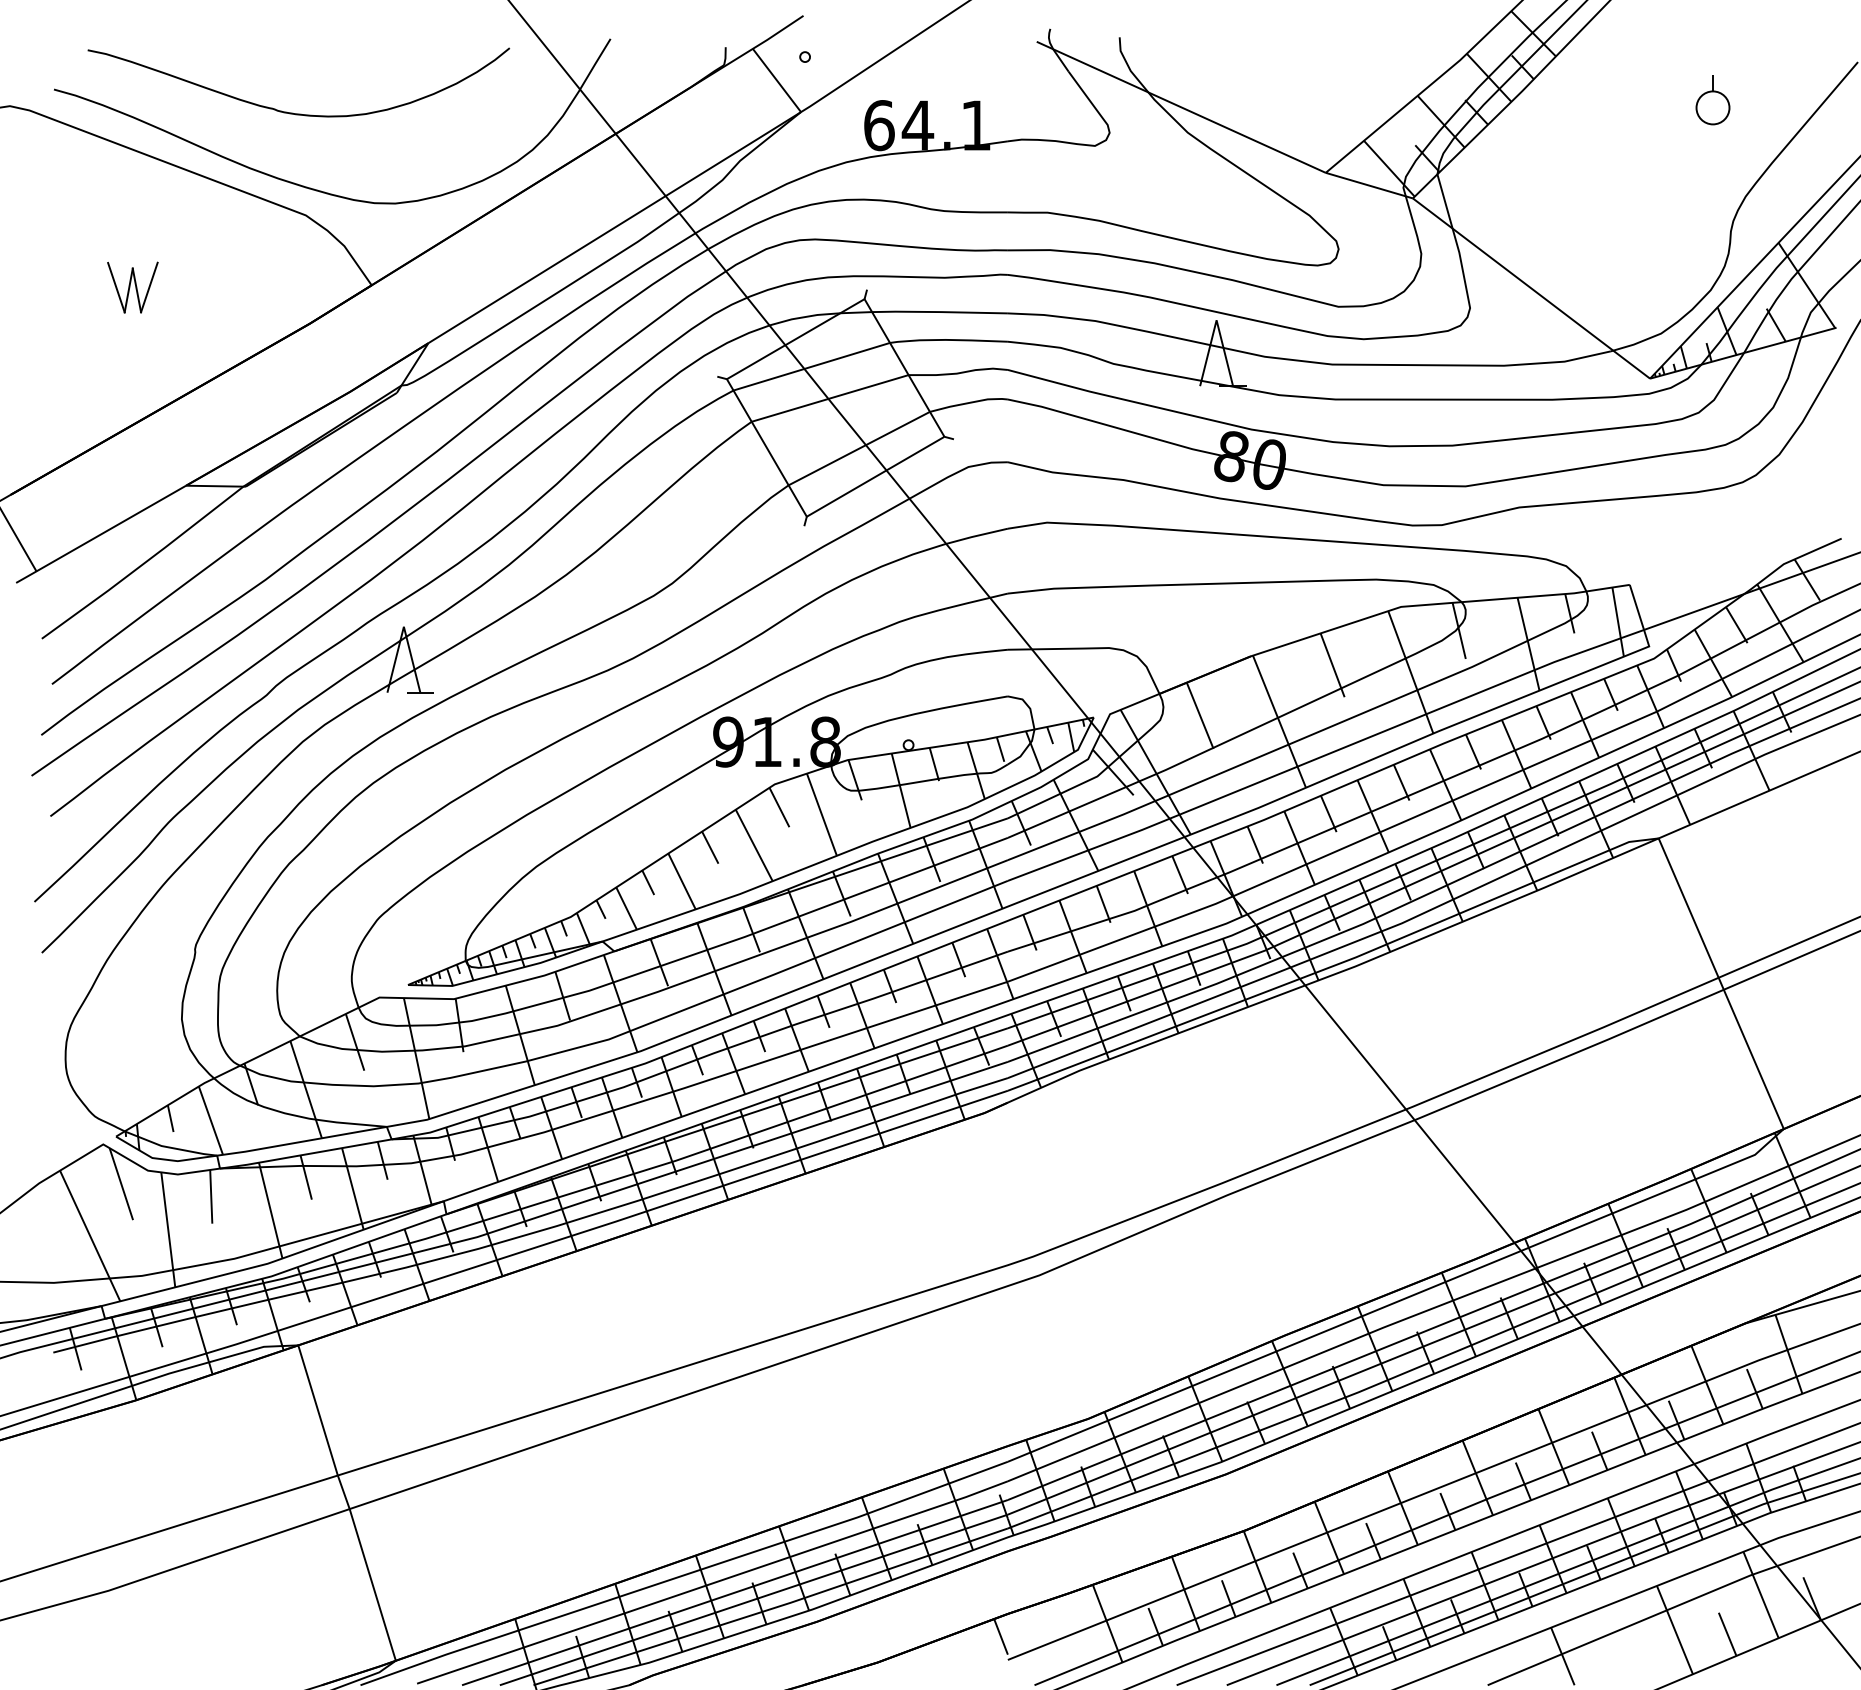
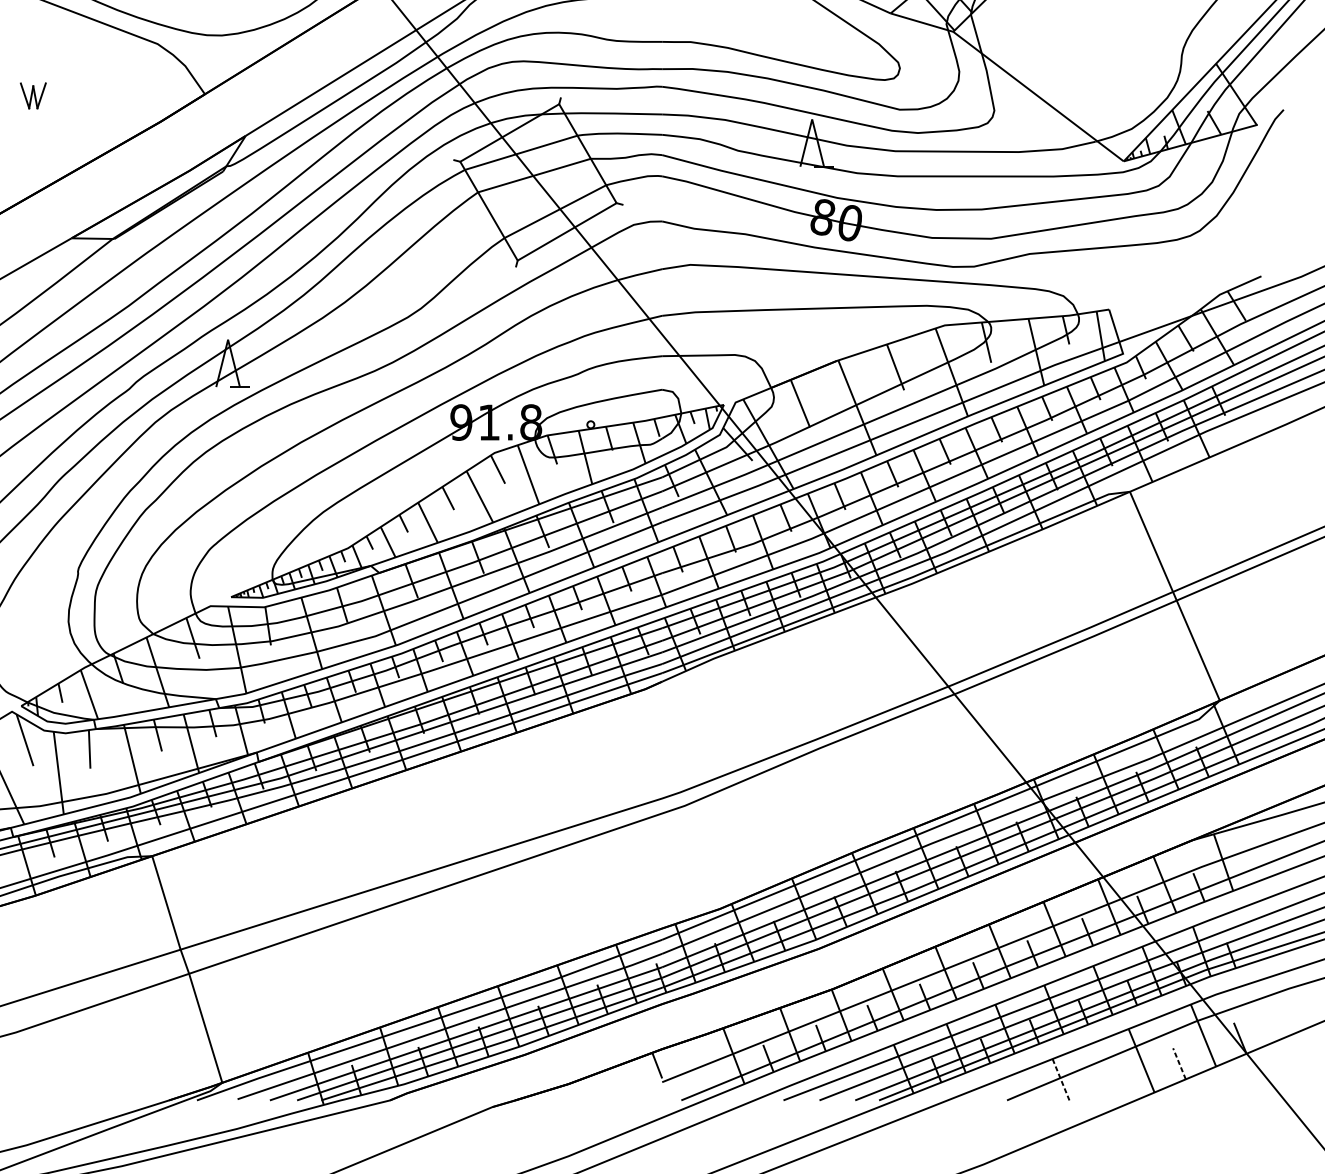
part: (132, 287) -> (33, 95), size x0.7
line: (1727, 1633) -> (1179, 1063), solid -> dashed
line: (1562, 1656) -> (1060, 1079), solid -> dashed

